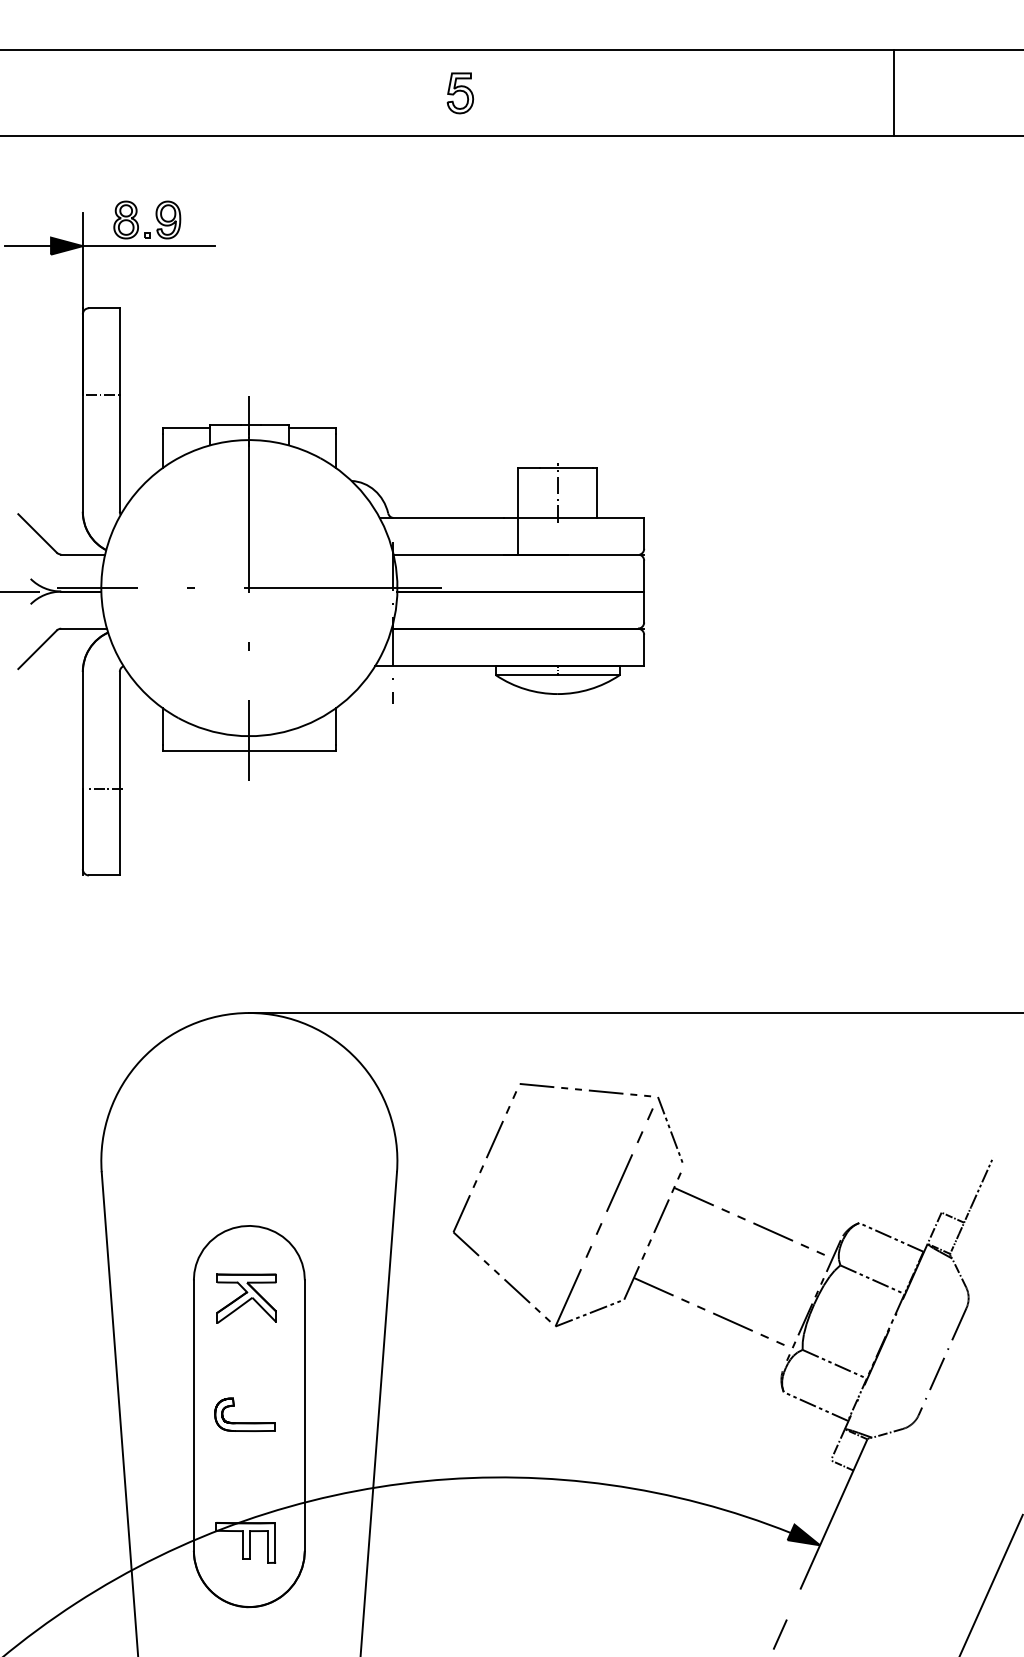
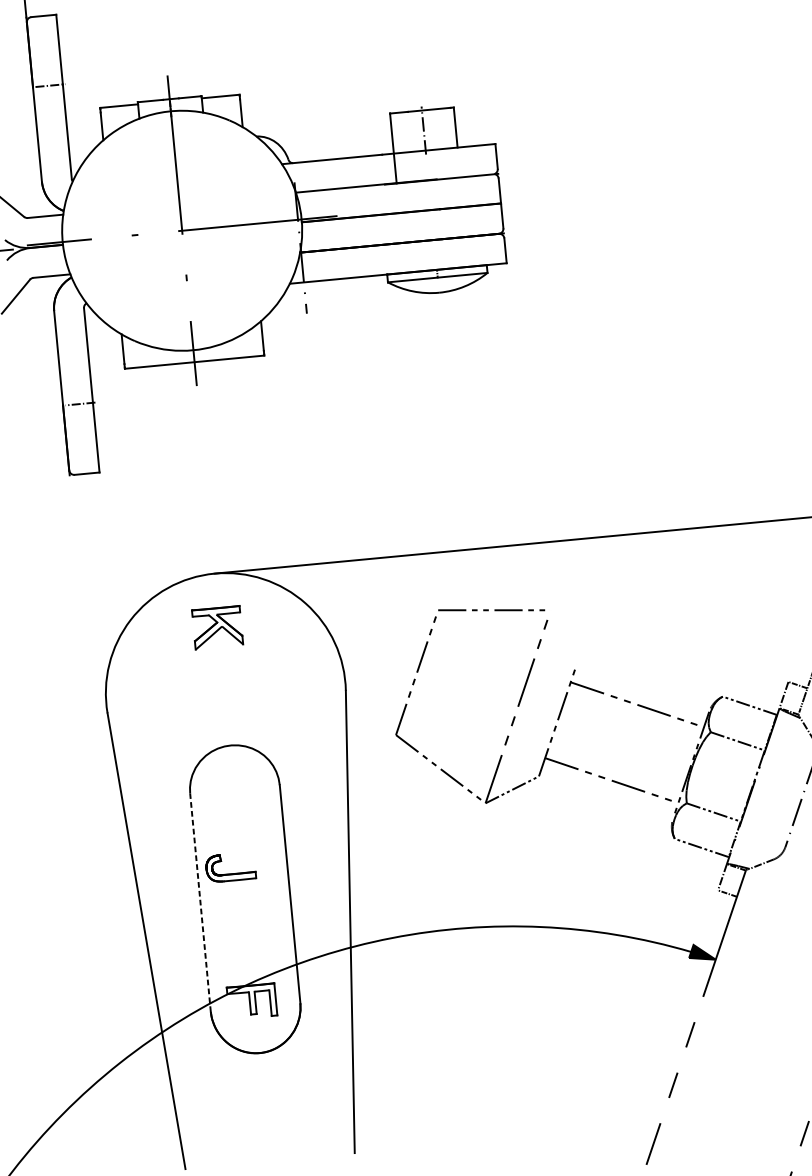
line: (670, 1131) -> (563, 637), removed
part: (246, 1298) -> (217, 627), moved
line: (193, 1415) -> (200, 902), solid -> dashed
part: (244, 1422) -> (230, 873), moved

